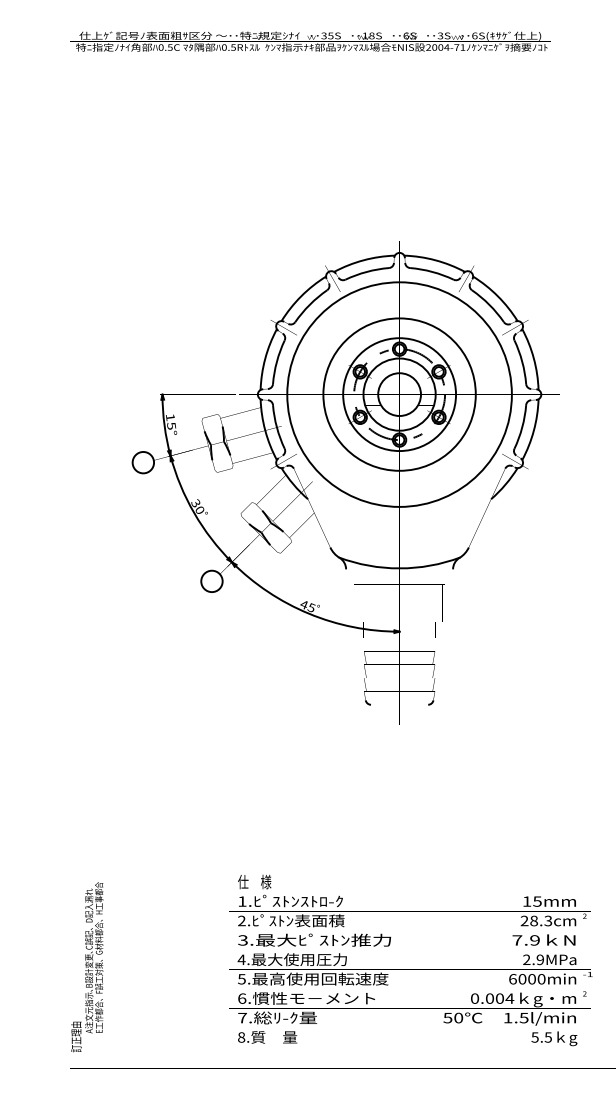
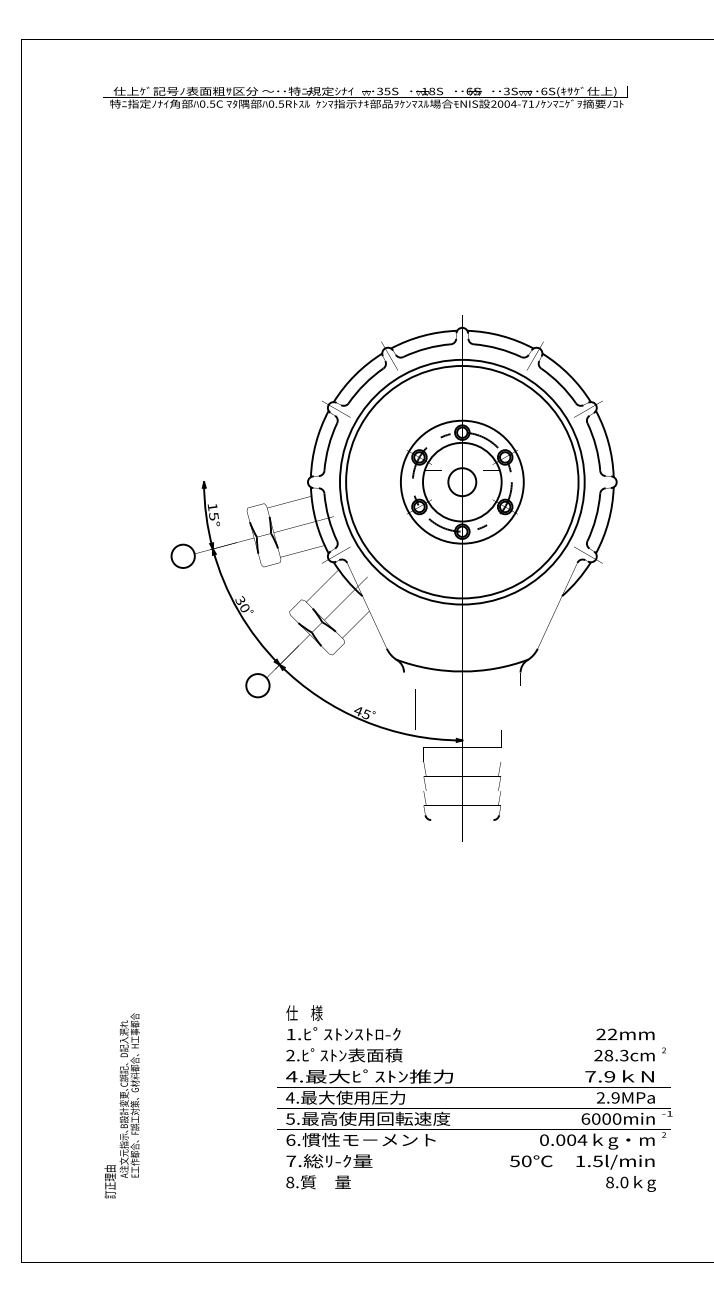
circle: (399, 393) -> (462, 481), size x0.6
circle: (399, 394) -> (462, 482), size x1.4
text: (531, 901) -> (606, 1034), 15mm -> 22mm
text: (242, 940) -> (291, 1076), 3. -> 4.
text: (542, 1037) -> (617, 1182), 5.5 -> 8.0

